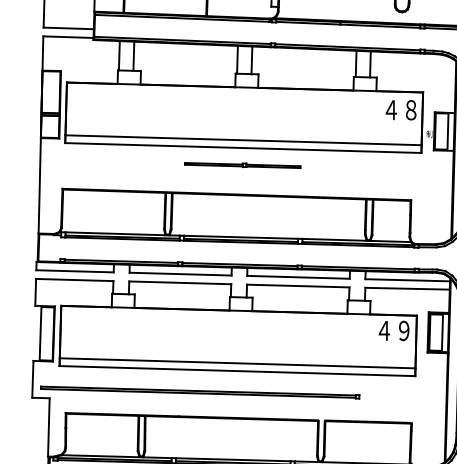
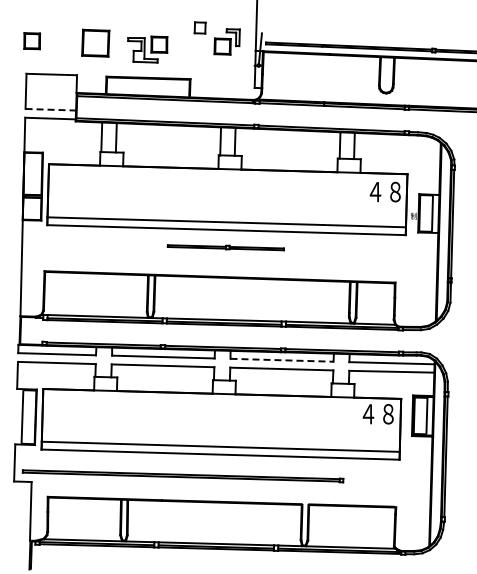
line: (69, 28) -> (51, 109), solid -> dashed
line: (298, 277) -> (282, 360), solid -> dashed
text: (404, 331) -> (388, 414), ４９ -> ４８

